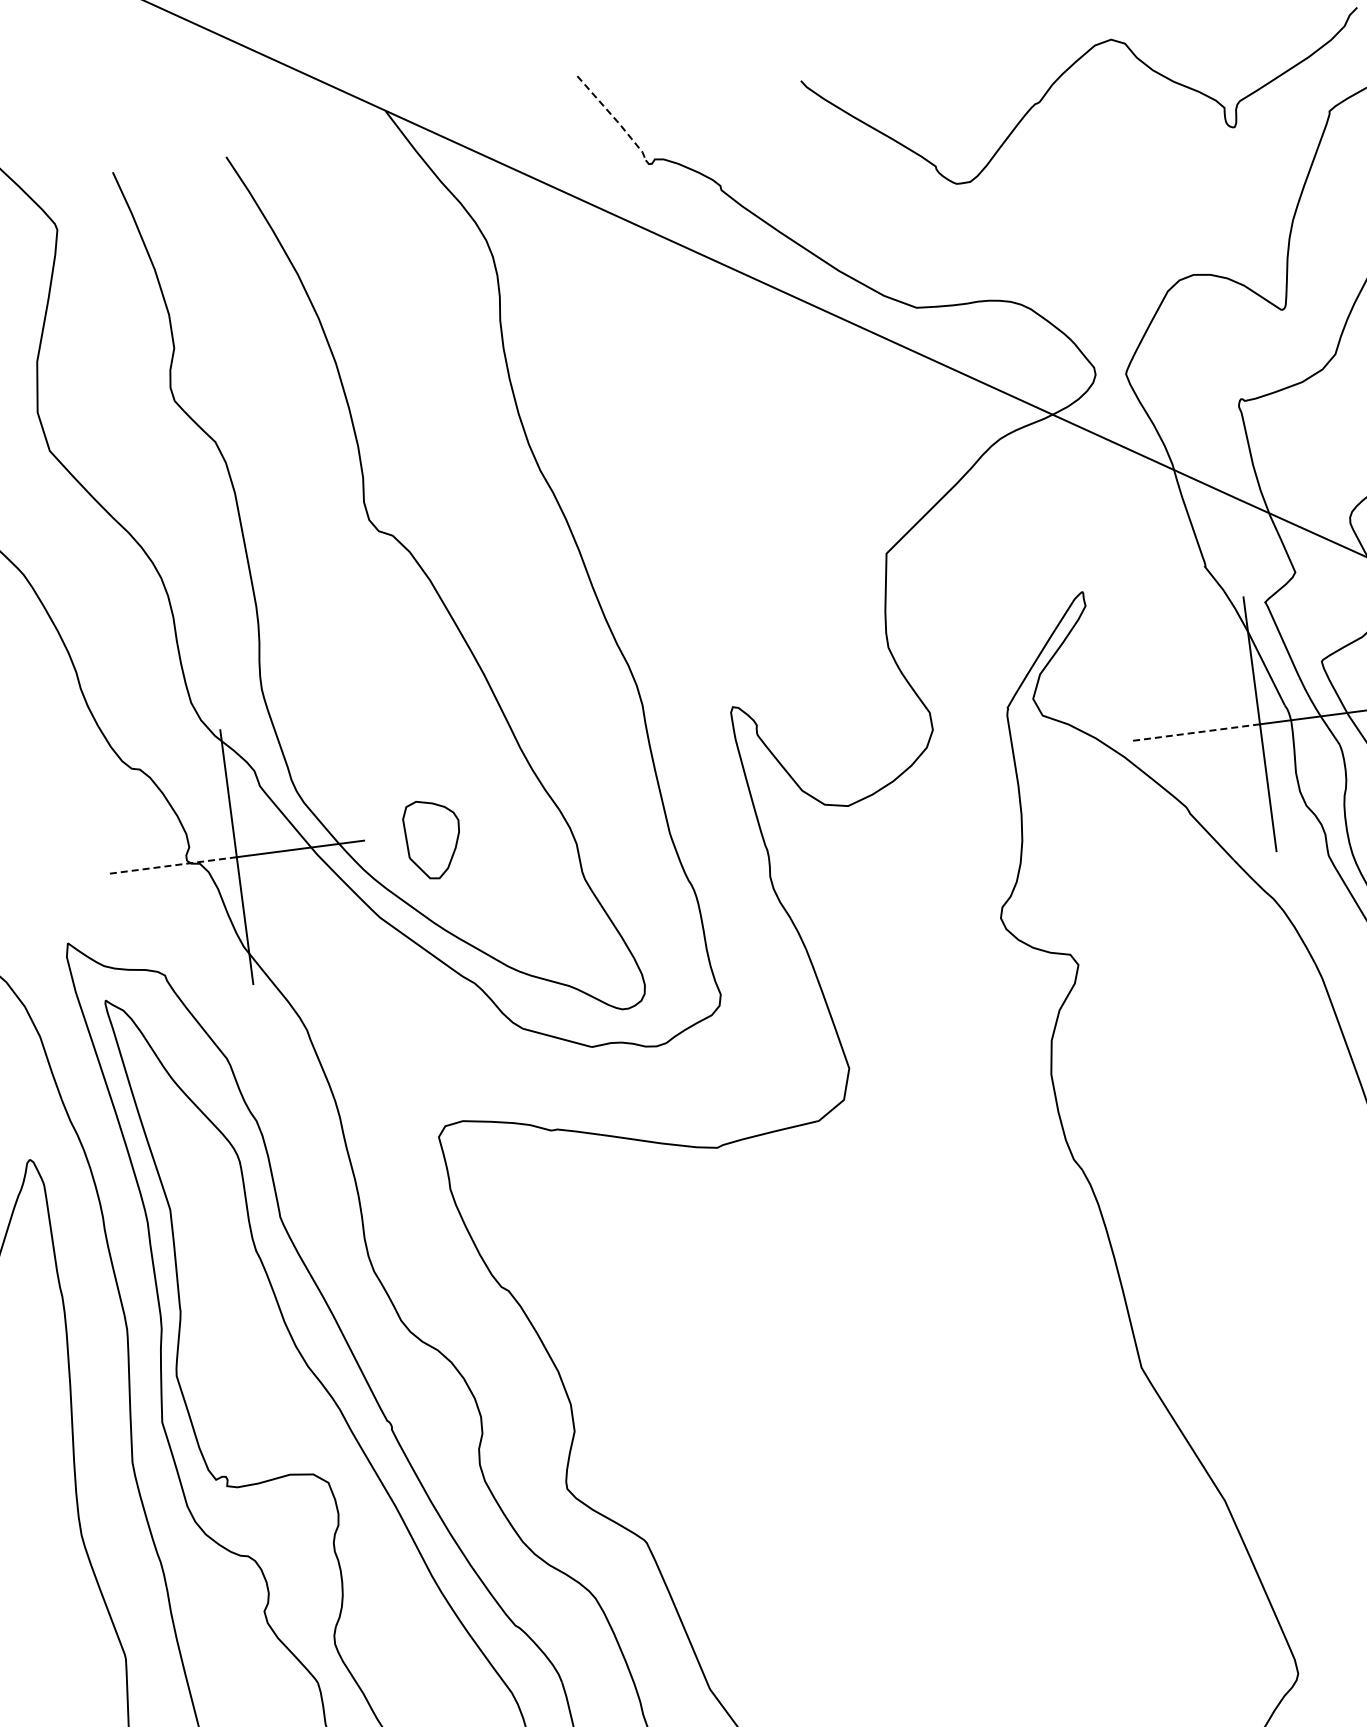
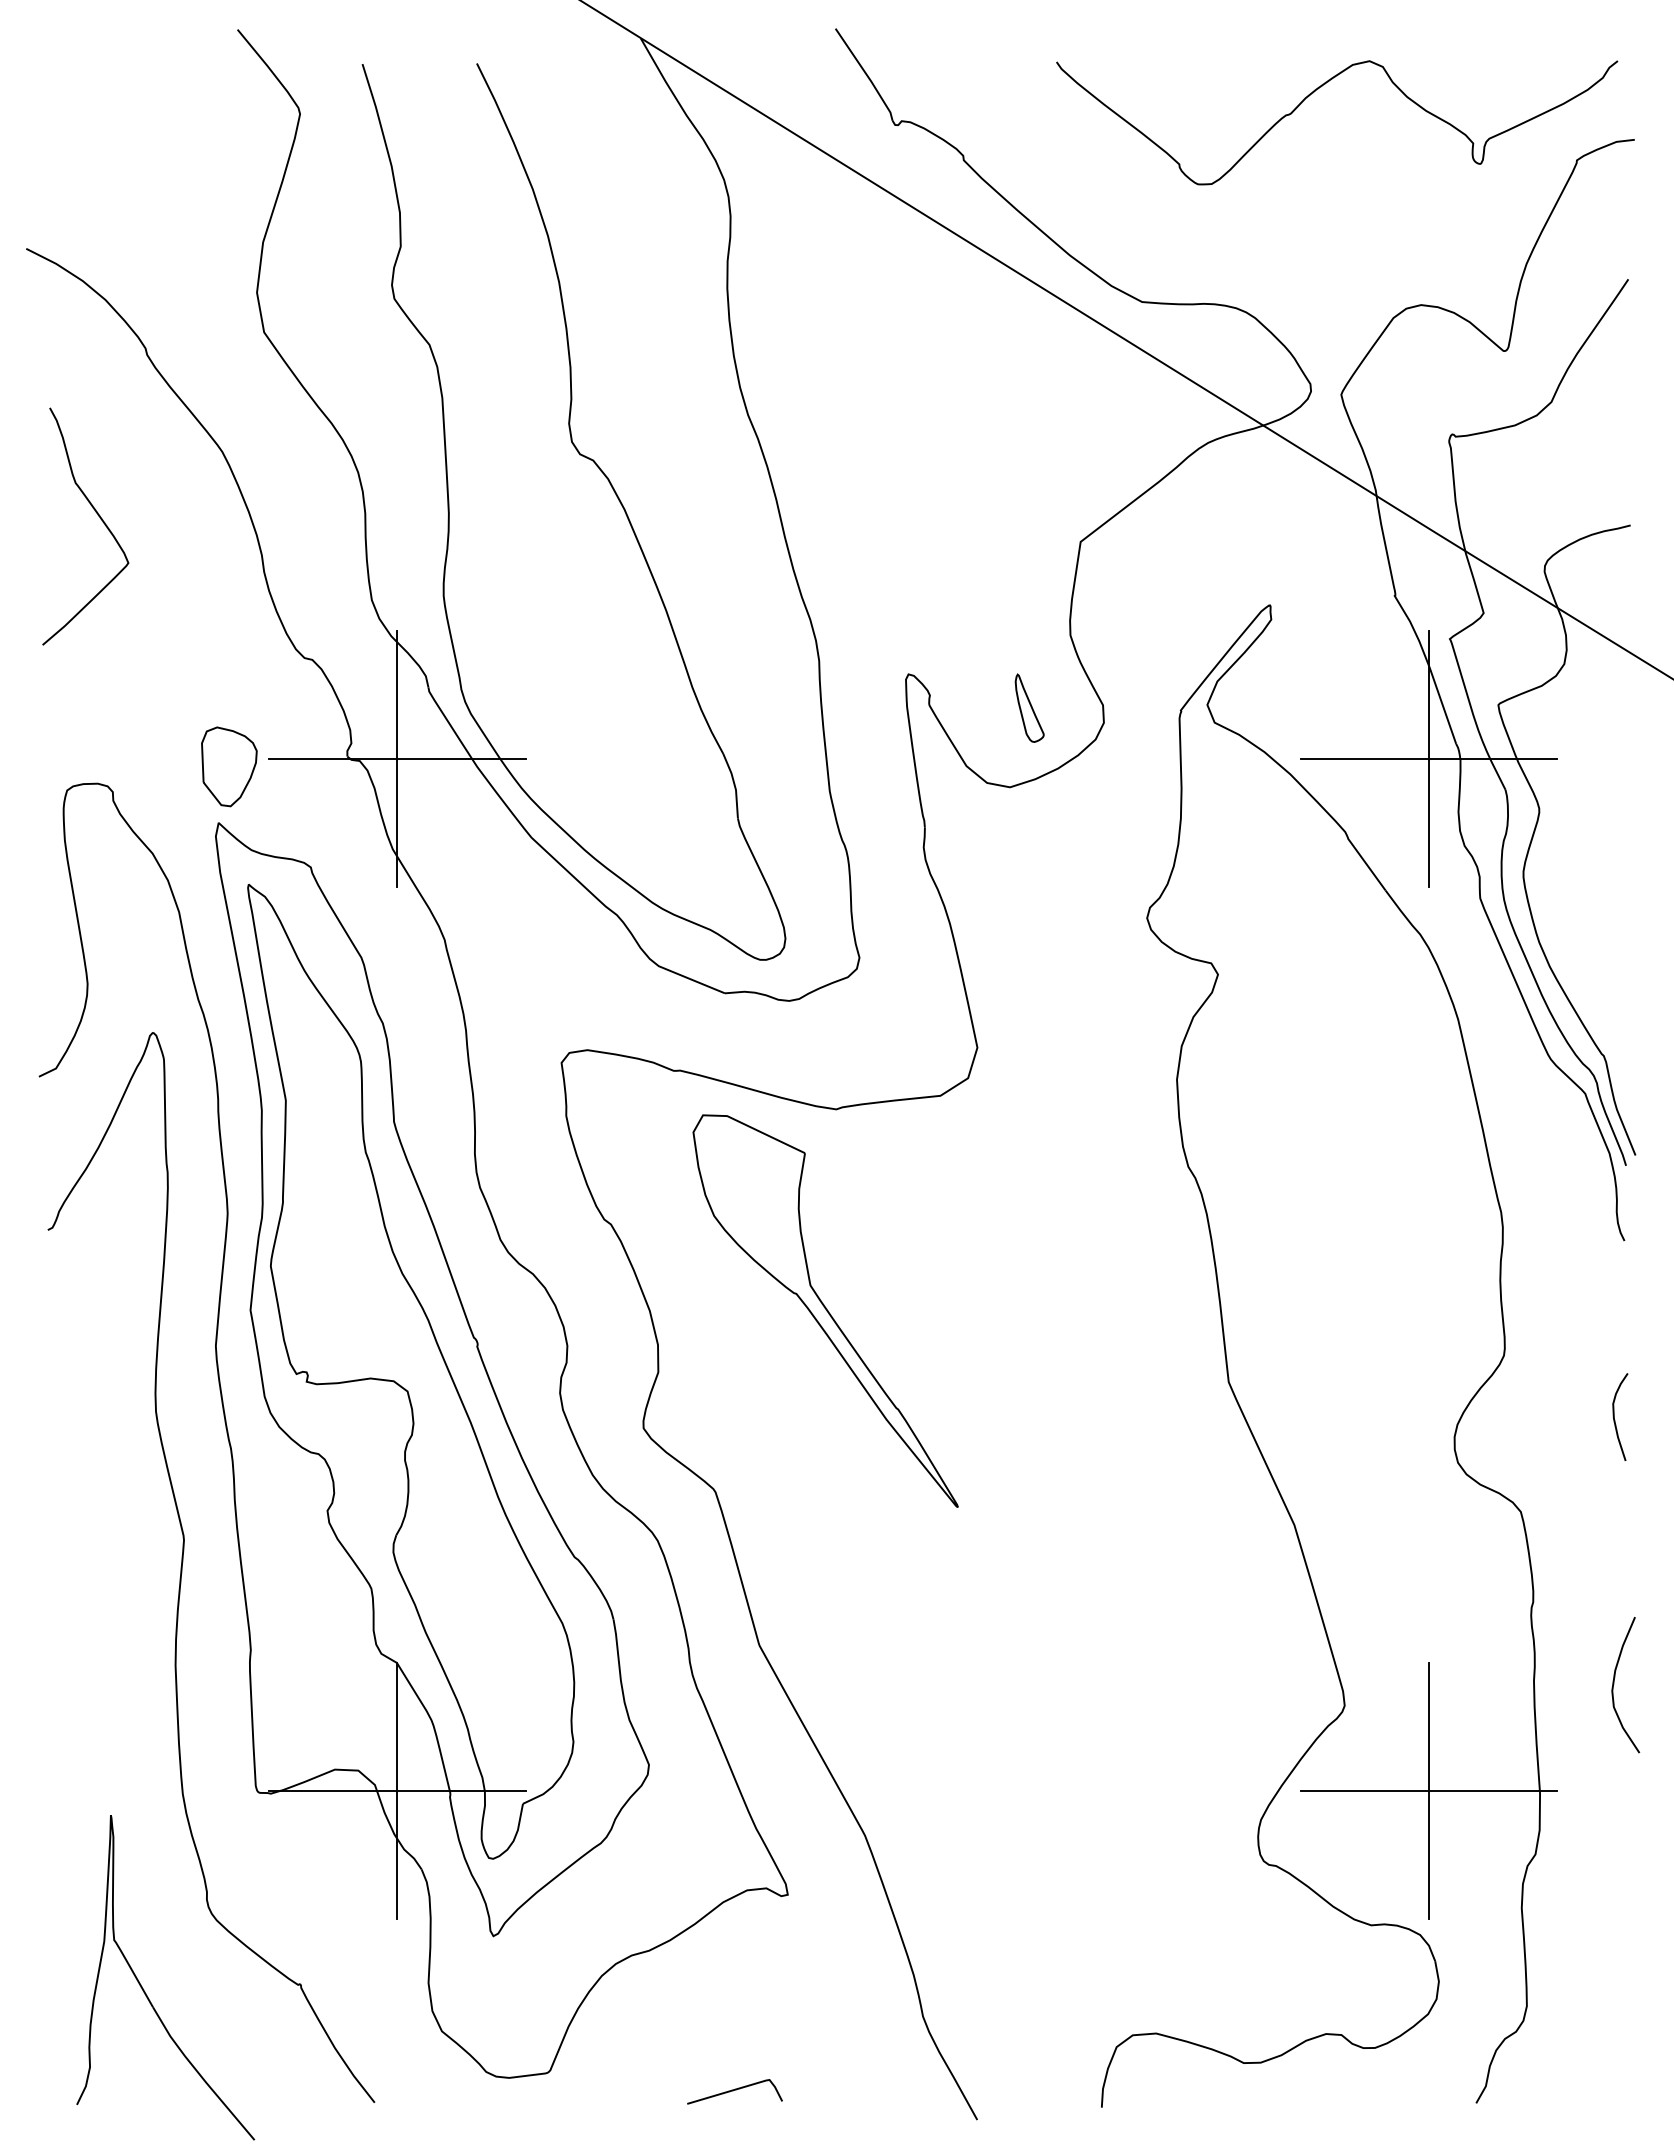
line: (615, 118) -> (867, 75), dashed -> solid
part: (857, 724) -> (1029, 707), added
line: (1196, 732) -> (1364, 759), dashed -> solid
part: (433, 838) -> (229, 766), moved
line: (172, 865) -> (332, 759), dashed -> solid
part: (732, 1348) -> (825, 1310), added

